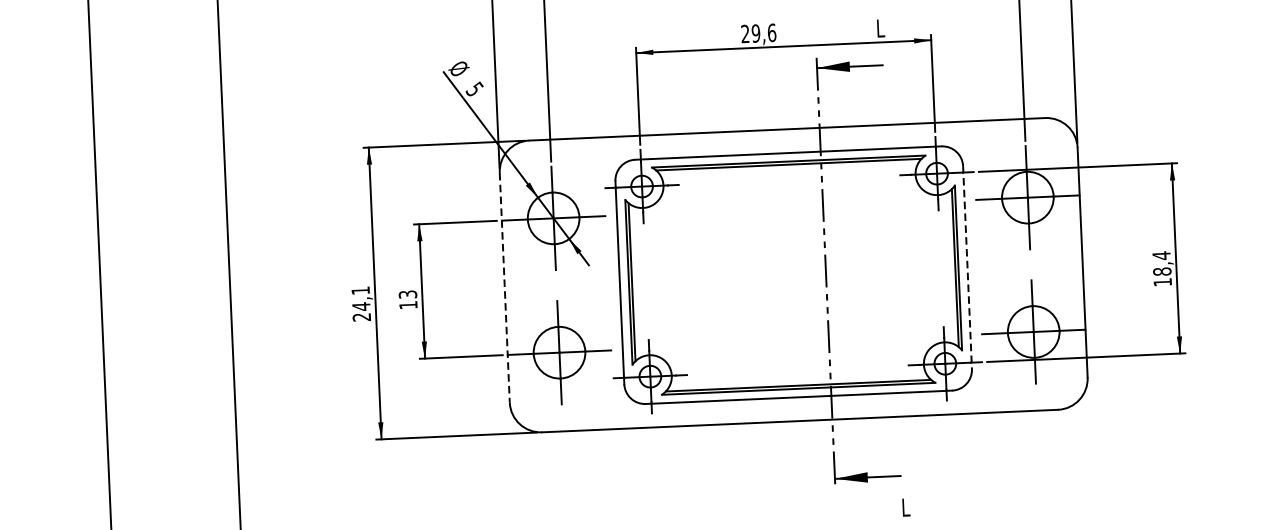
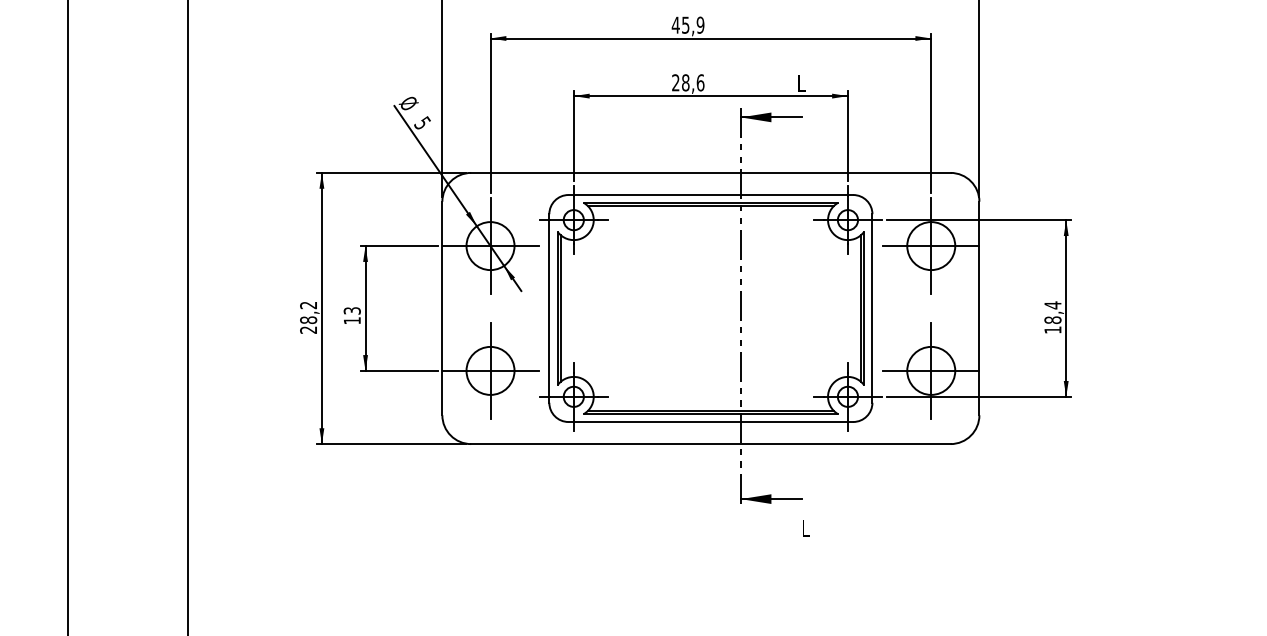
text: (755, 33) -> (685, 82), 29,6 -> 28,6
line: (967, 268) -> (872, 309), dashed -> solid
line: (504, 287) -> (442, 308), dashed -> solid
text: (360, 298) -> (308, 312), 24,1 -> 28,2

